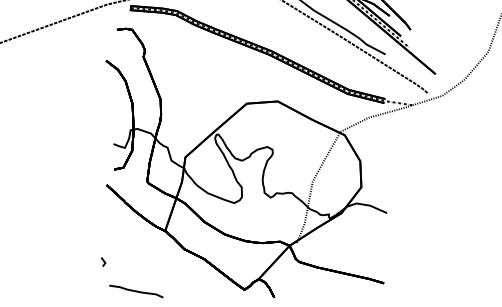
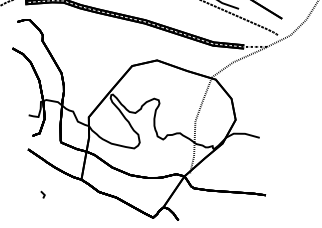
line: (103, 261) -> (43, 194), moved

